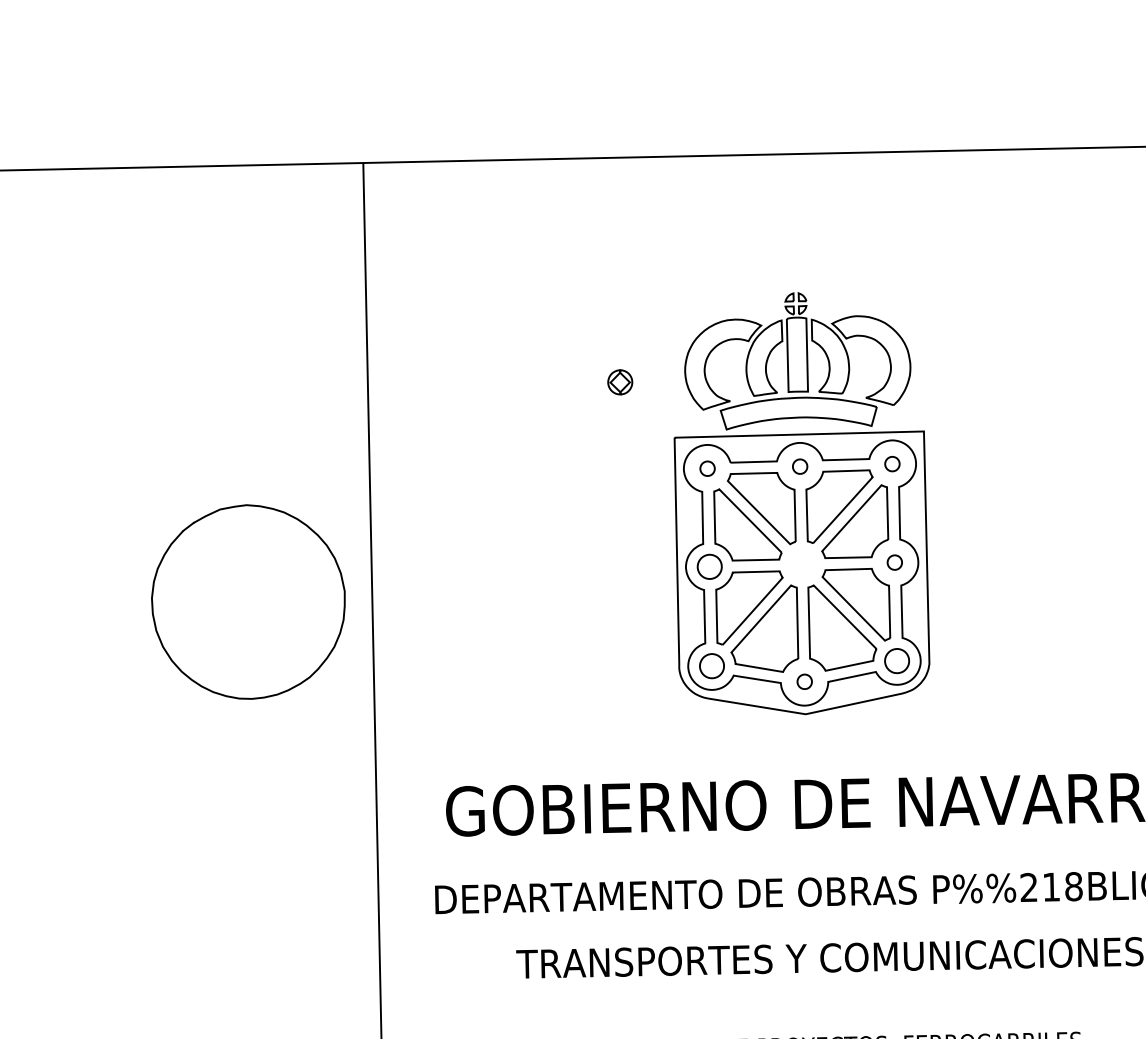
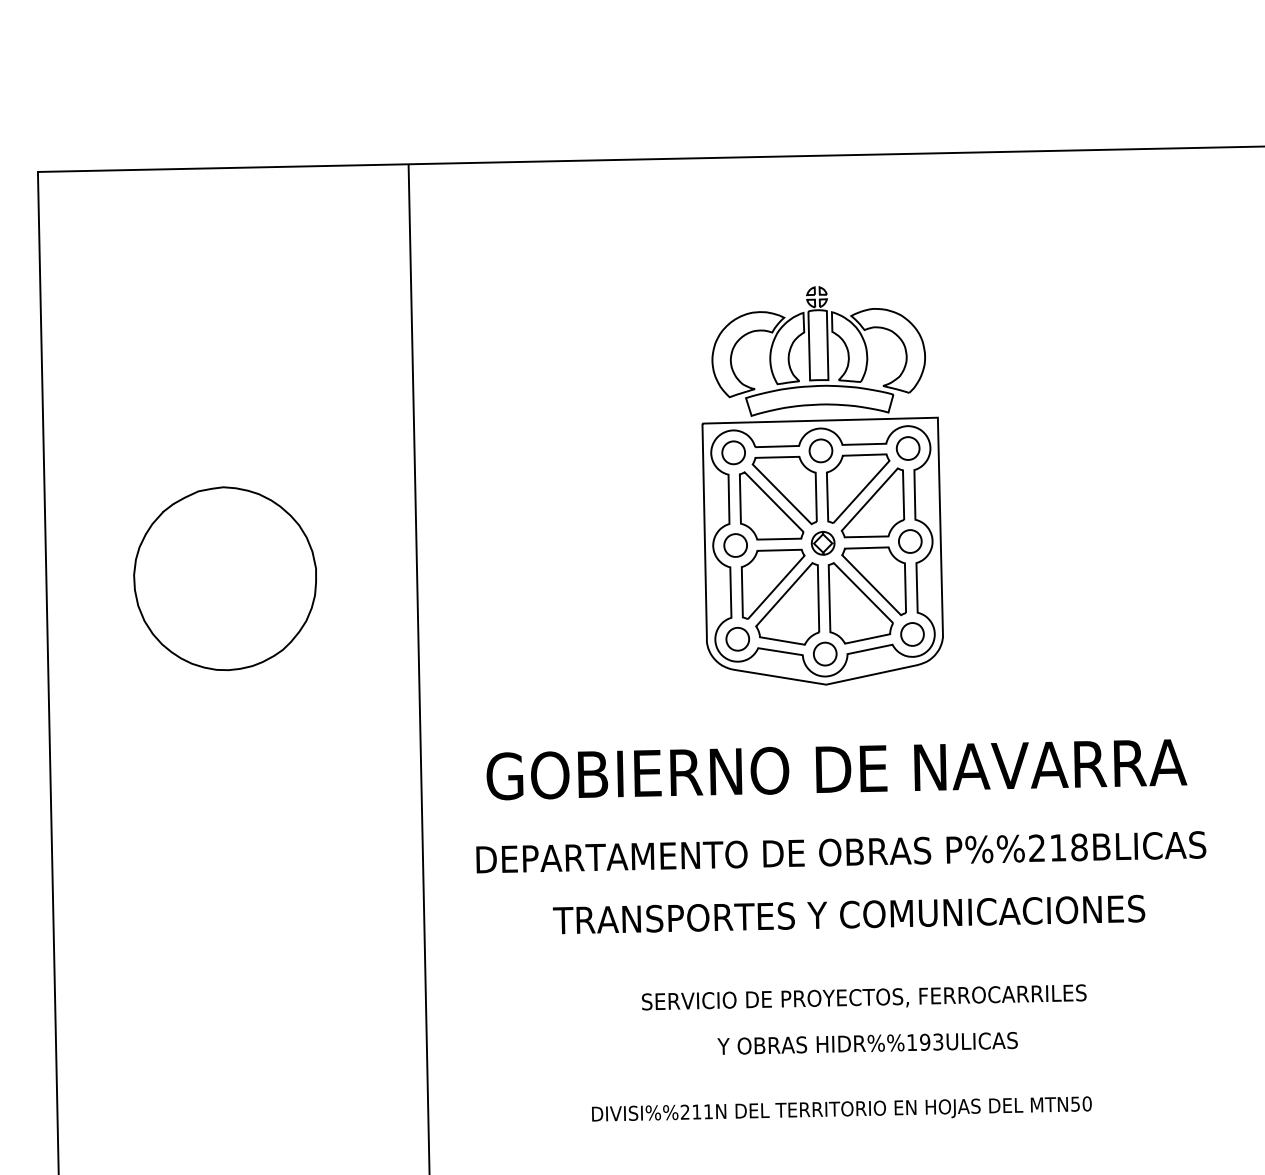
part: (619, 382) -> (822, 543), moved
part: (891, 464) -> (907, 448), size x1.67
part: (799, 466) -> (820, 450), size x1.67
part: (707, 468) -> (733, 452), size x1.67
part: (894, 562) -> (910, 541), size x1.67
part: (247, 601) -> (224, 578), moved
part: (804, 681) -> (825, 653), size x1.67

